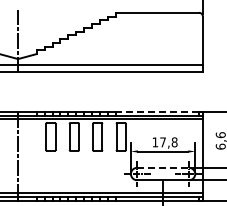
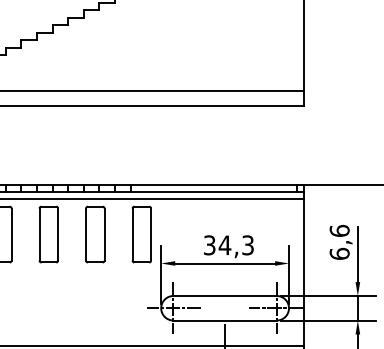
line: (157, 111) -> (213, 184), dashed -> solid
text: (164, 142) -> (227, 245), 17,8 -> 34,3
line: (163, 167) -> (225, 295), dashed -> solid

